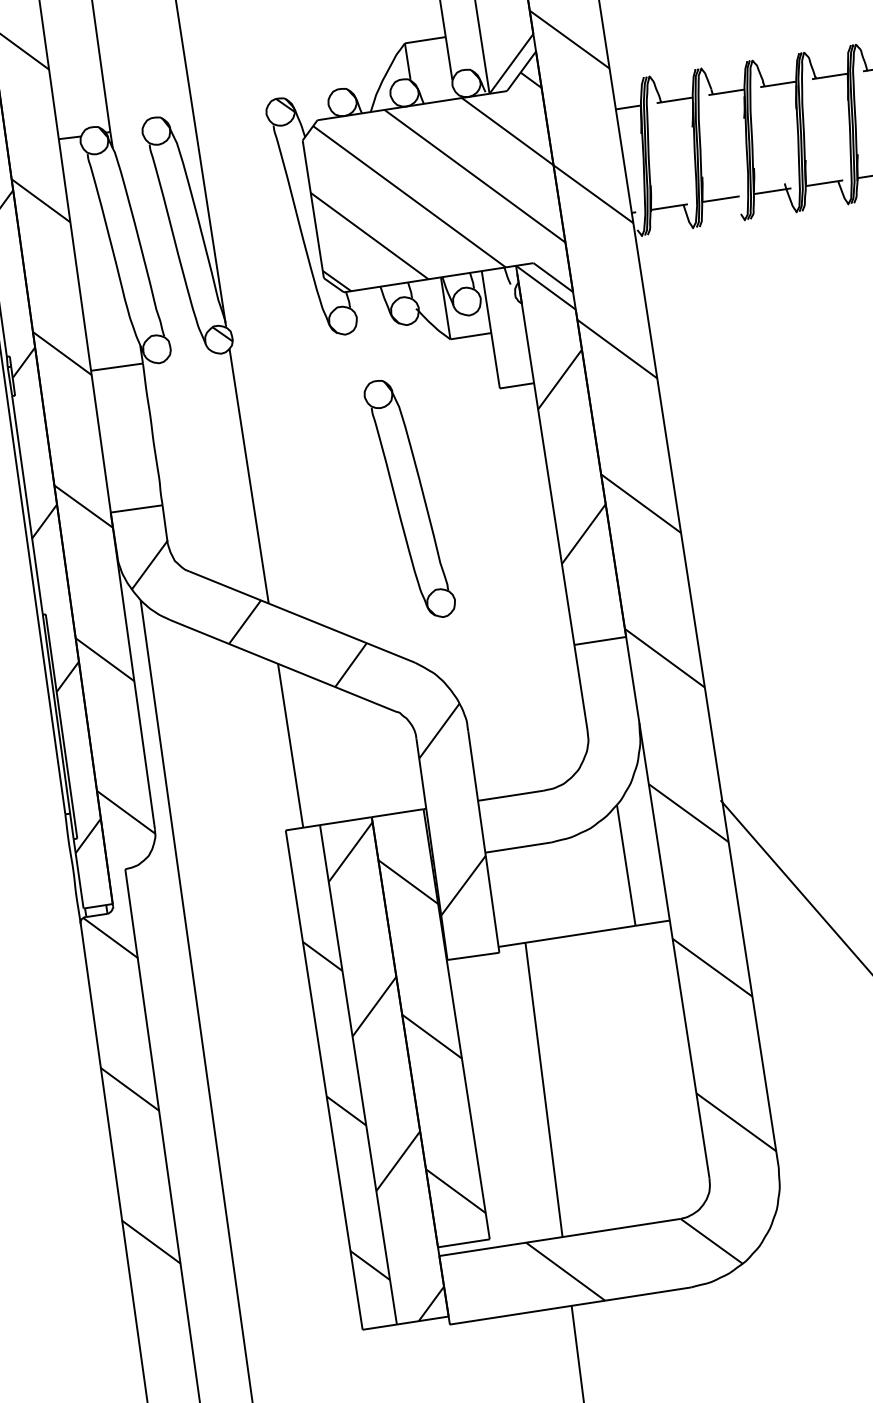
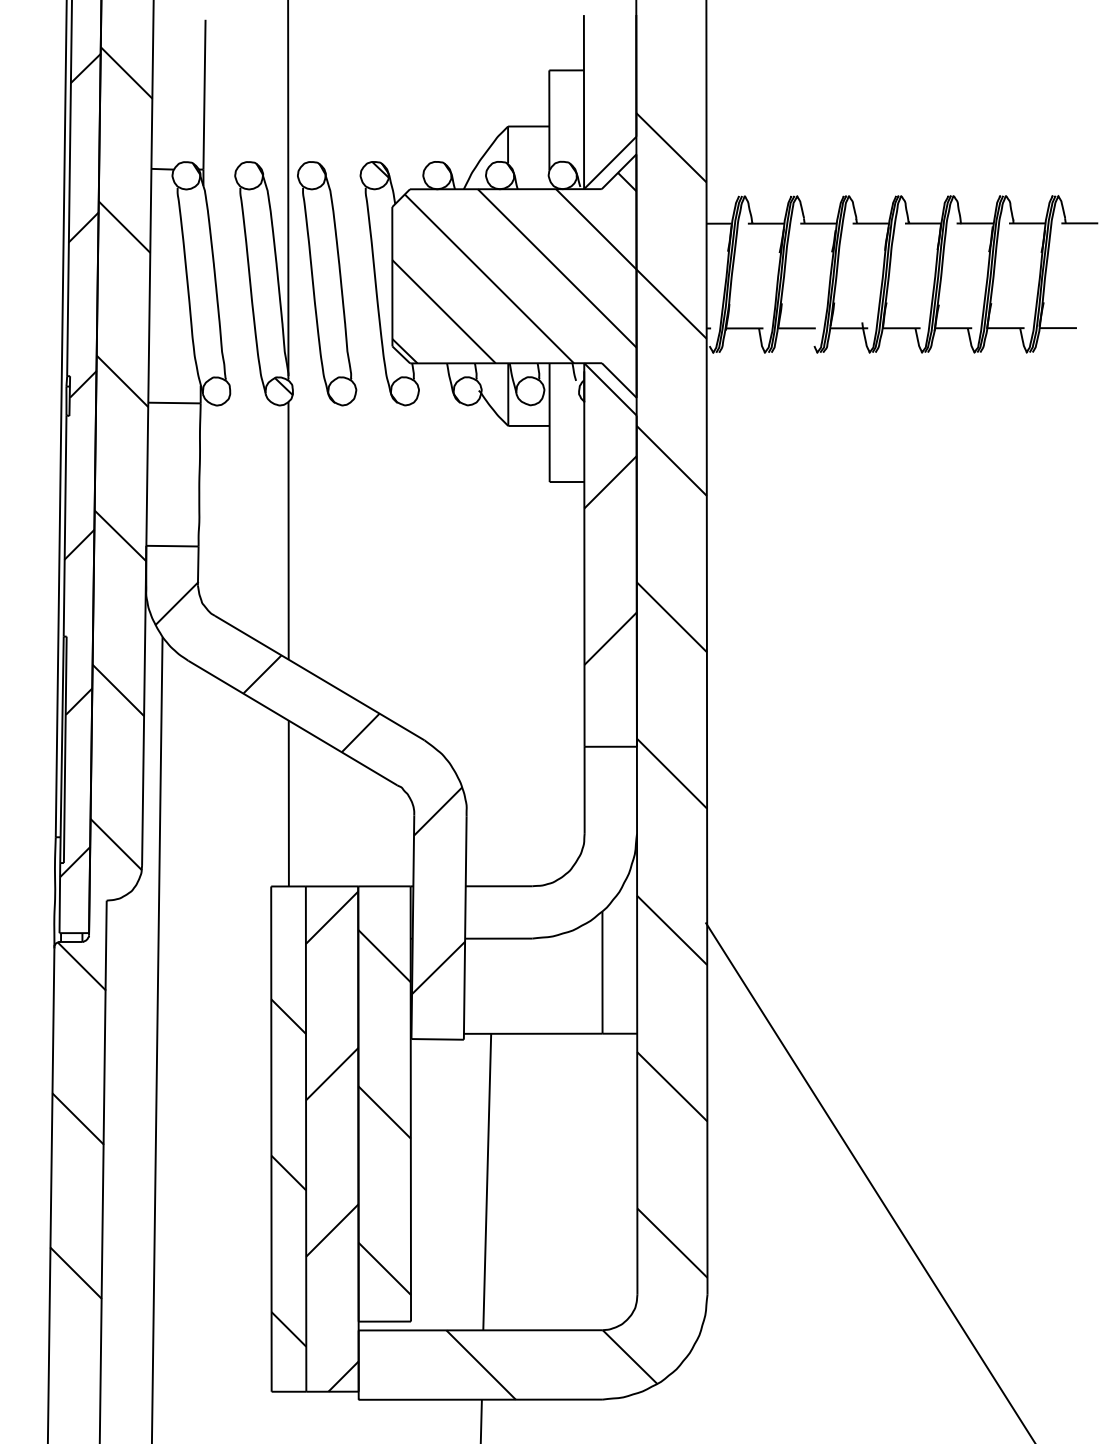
part: (410, 498) -> (327, 283), moved

